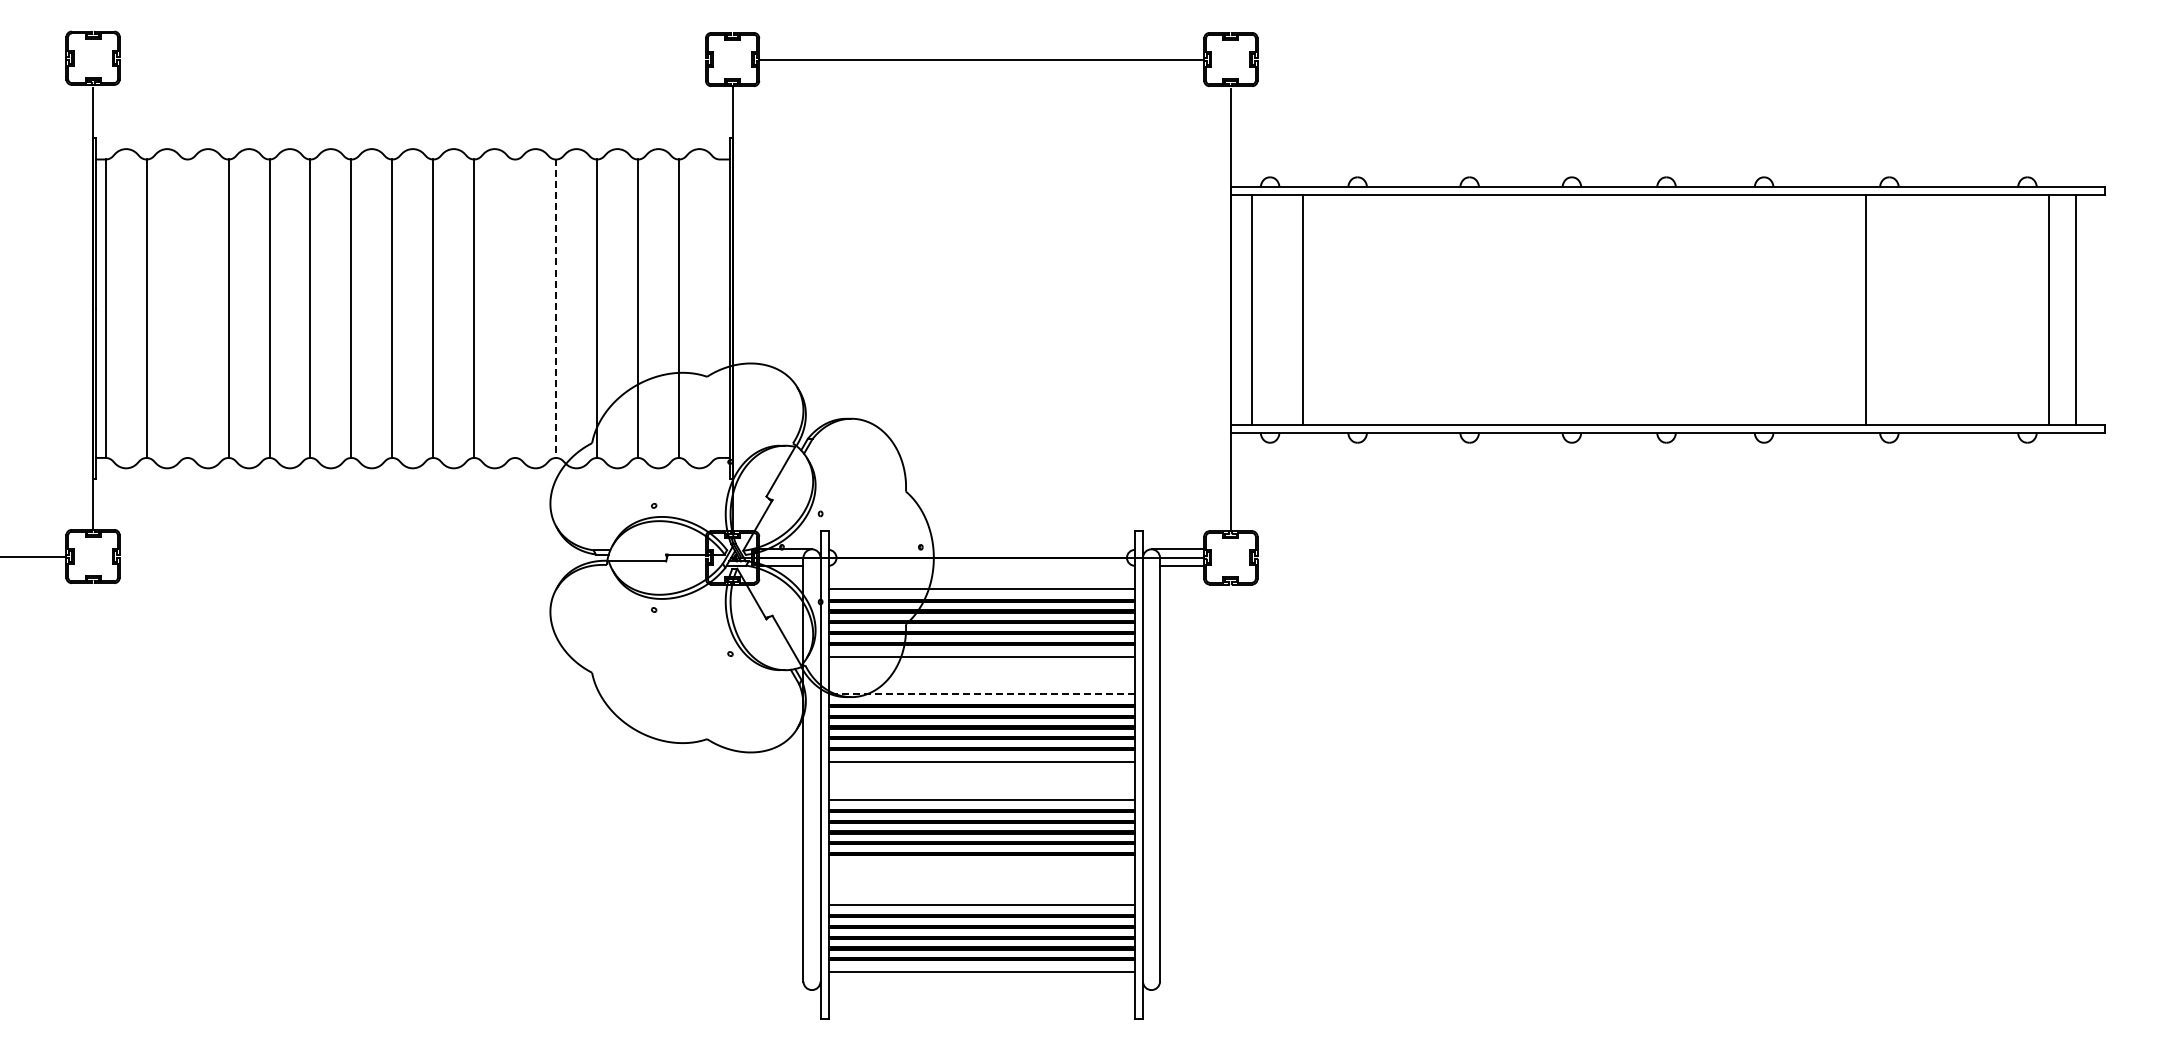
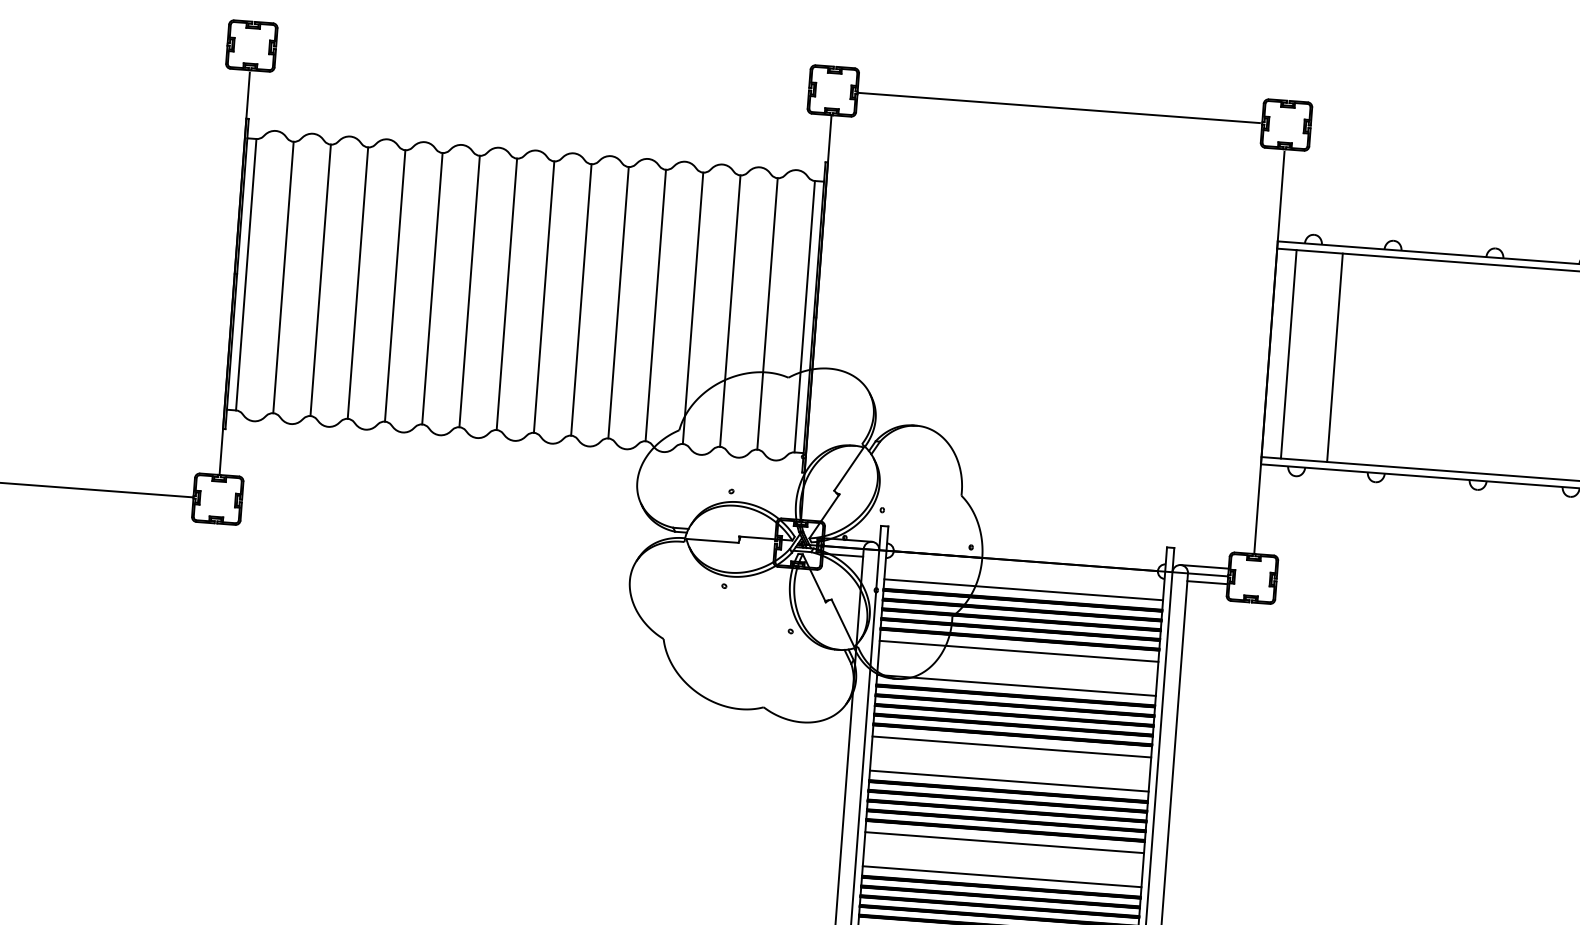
line: (187, 308) -> (320, 280), added
line: (515, 308) -> (618, 302), added
line: (719, 308) -> (804, 316), added
line: (556, 309) -> (656, 306), dashed -> solid
line: (981, 694) -> (1016, 685), dashed -> solid
line: (981, 867) -> (1004, 842), added

